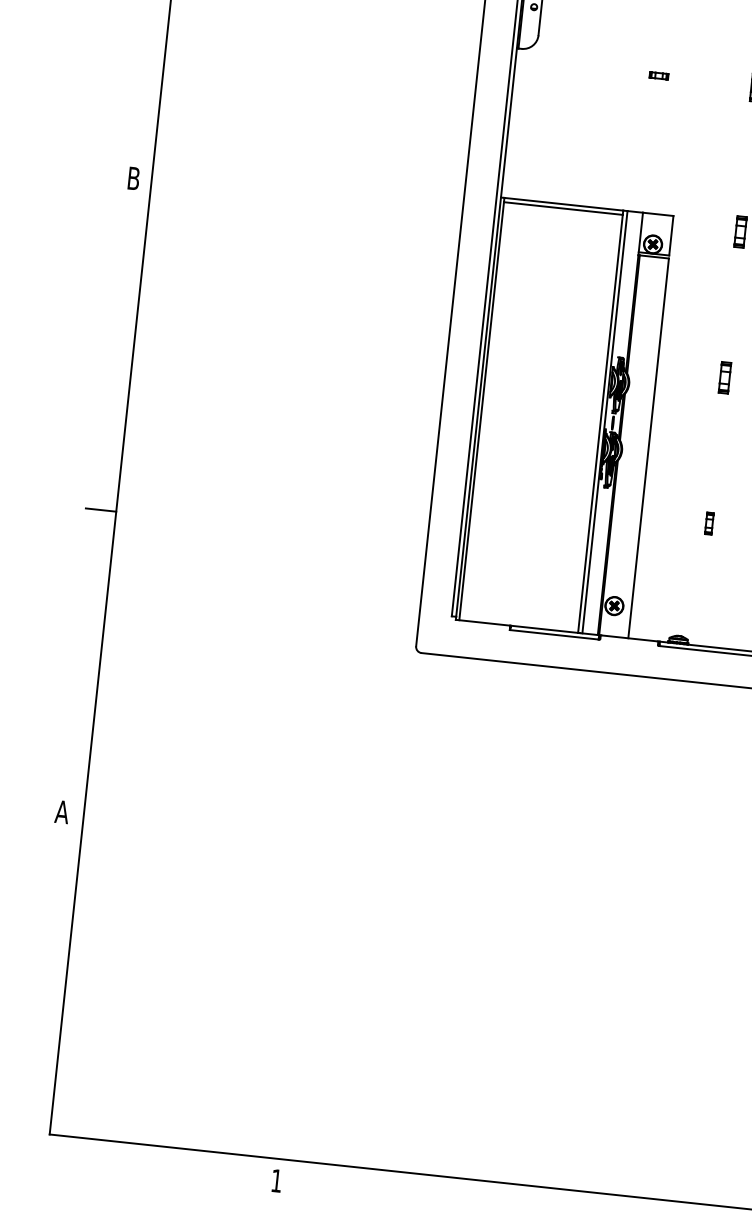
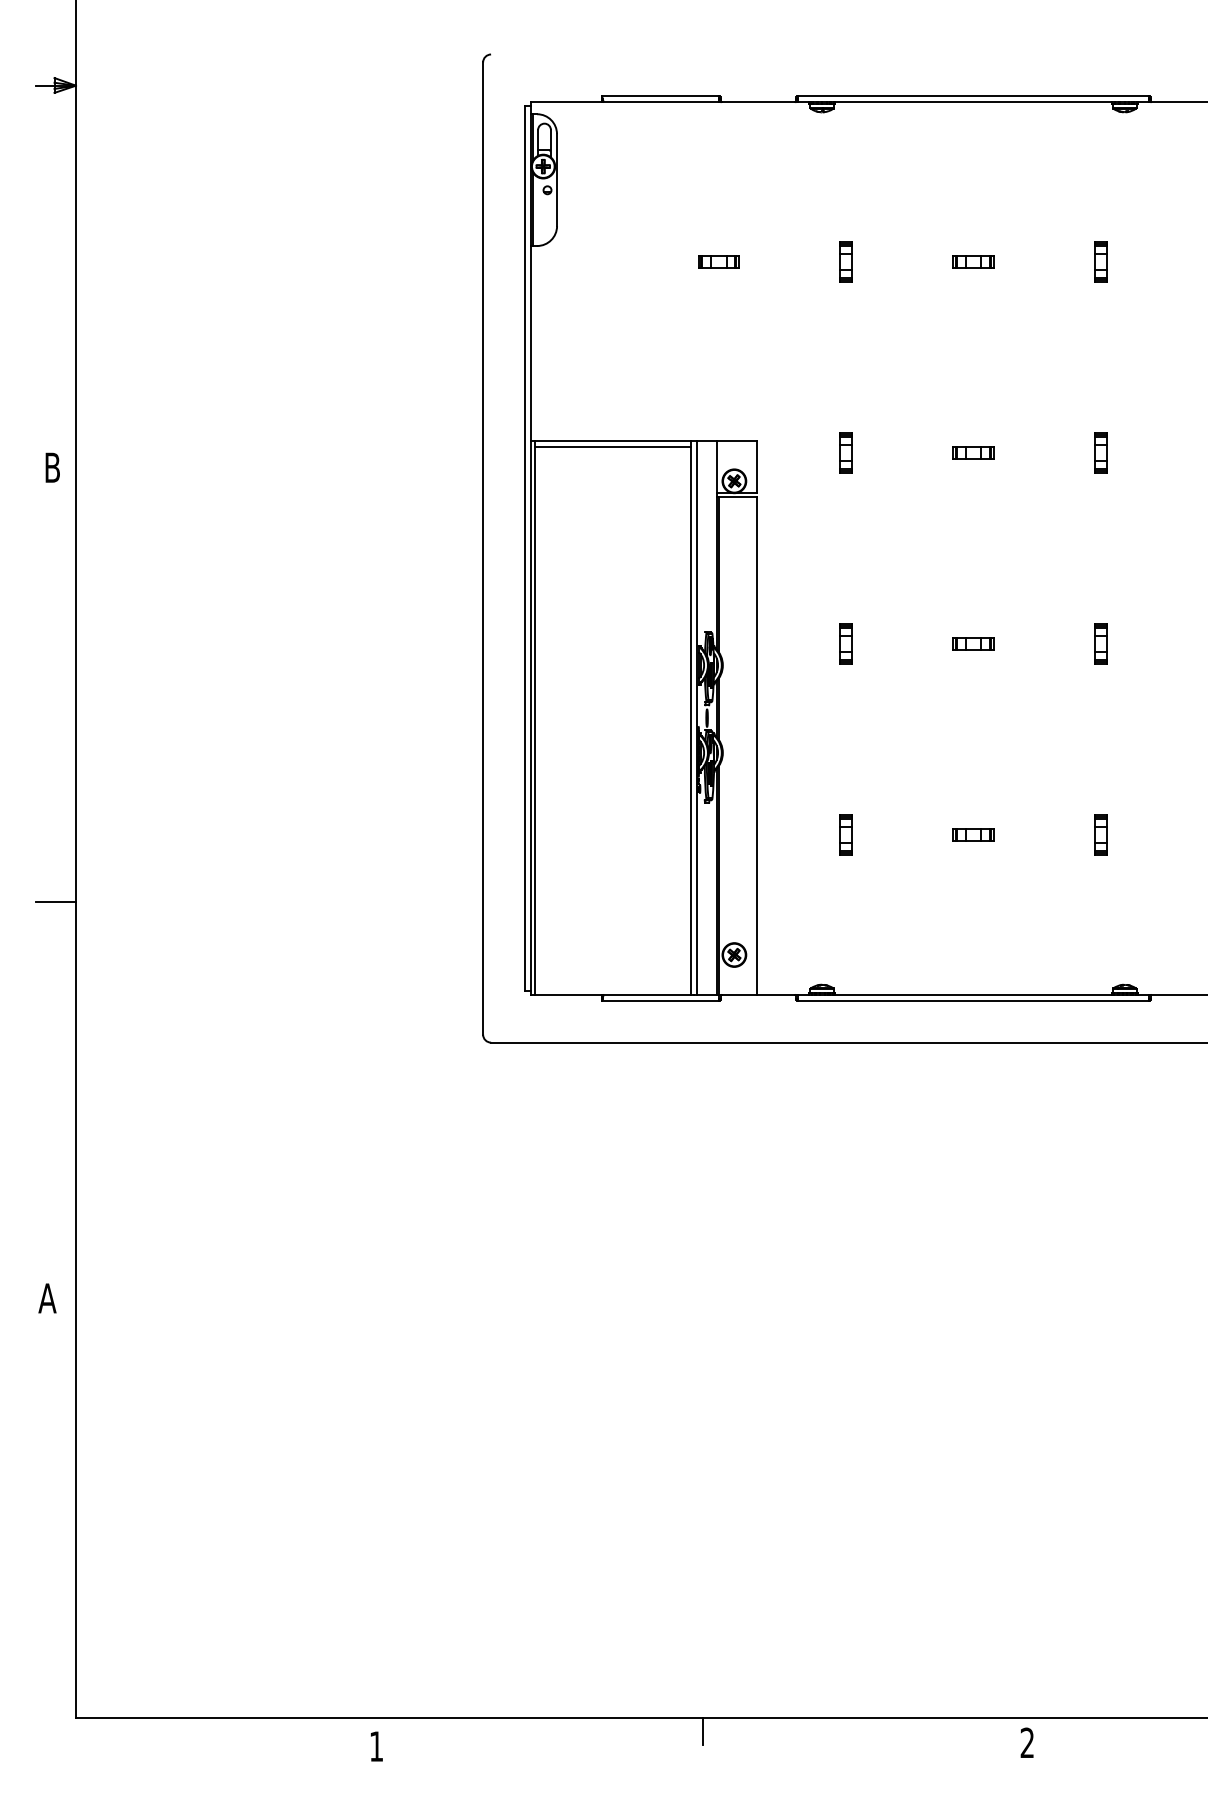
part: (658, 75) -> (718, 261), size x1.67
part: (709, 523) -> (845, 834), size x1.43
line: (526, 1195) -> (702, 1730), added

